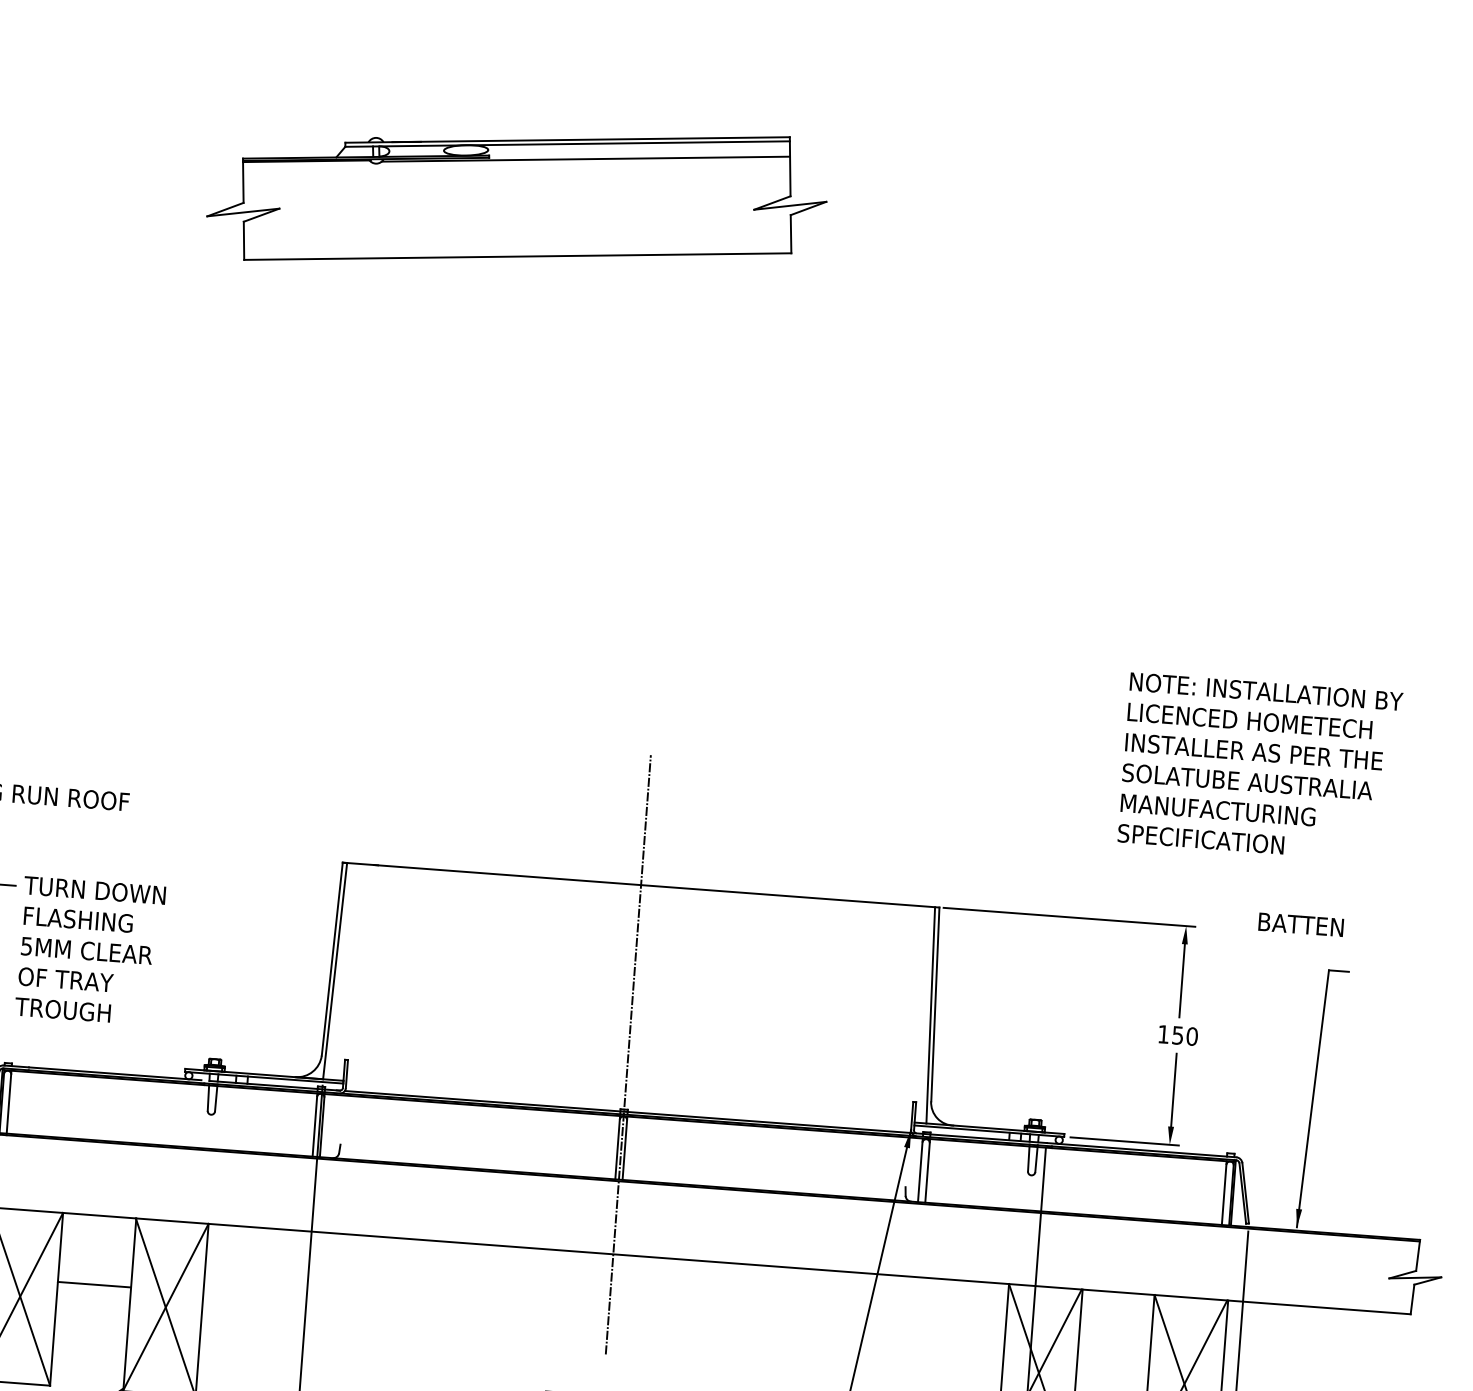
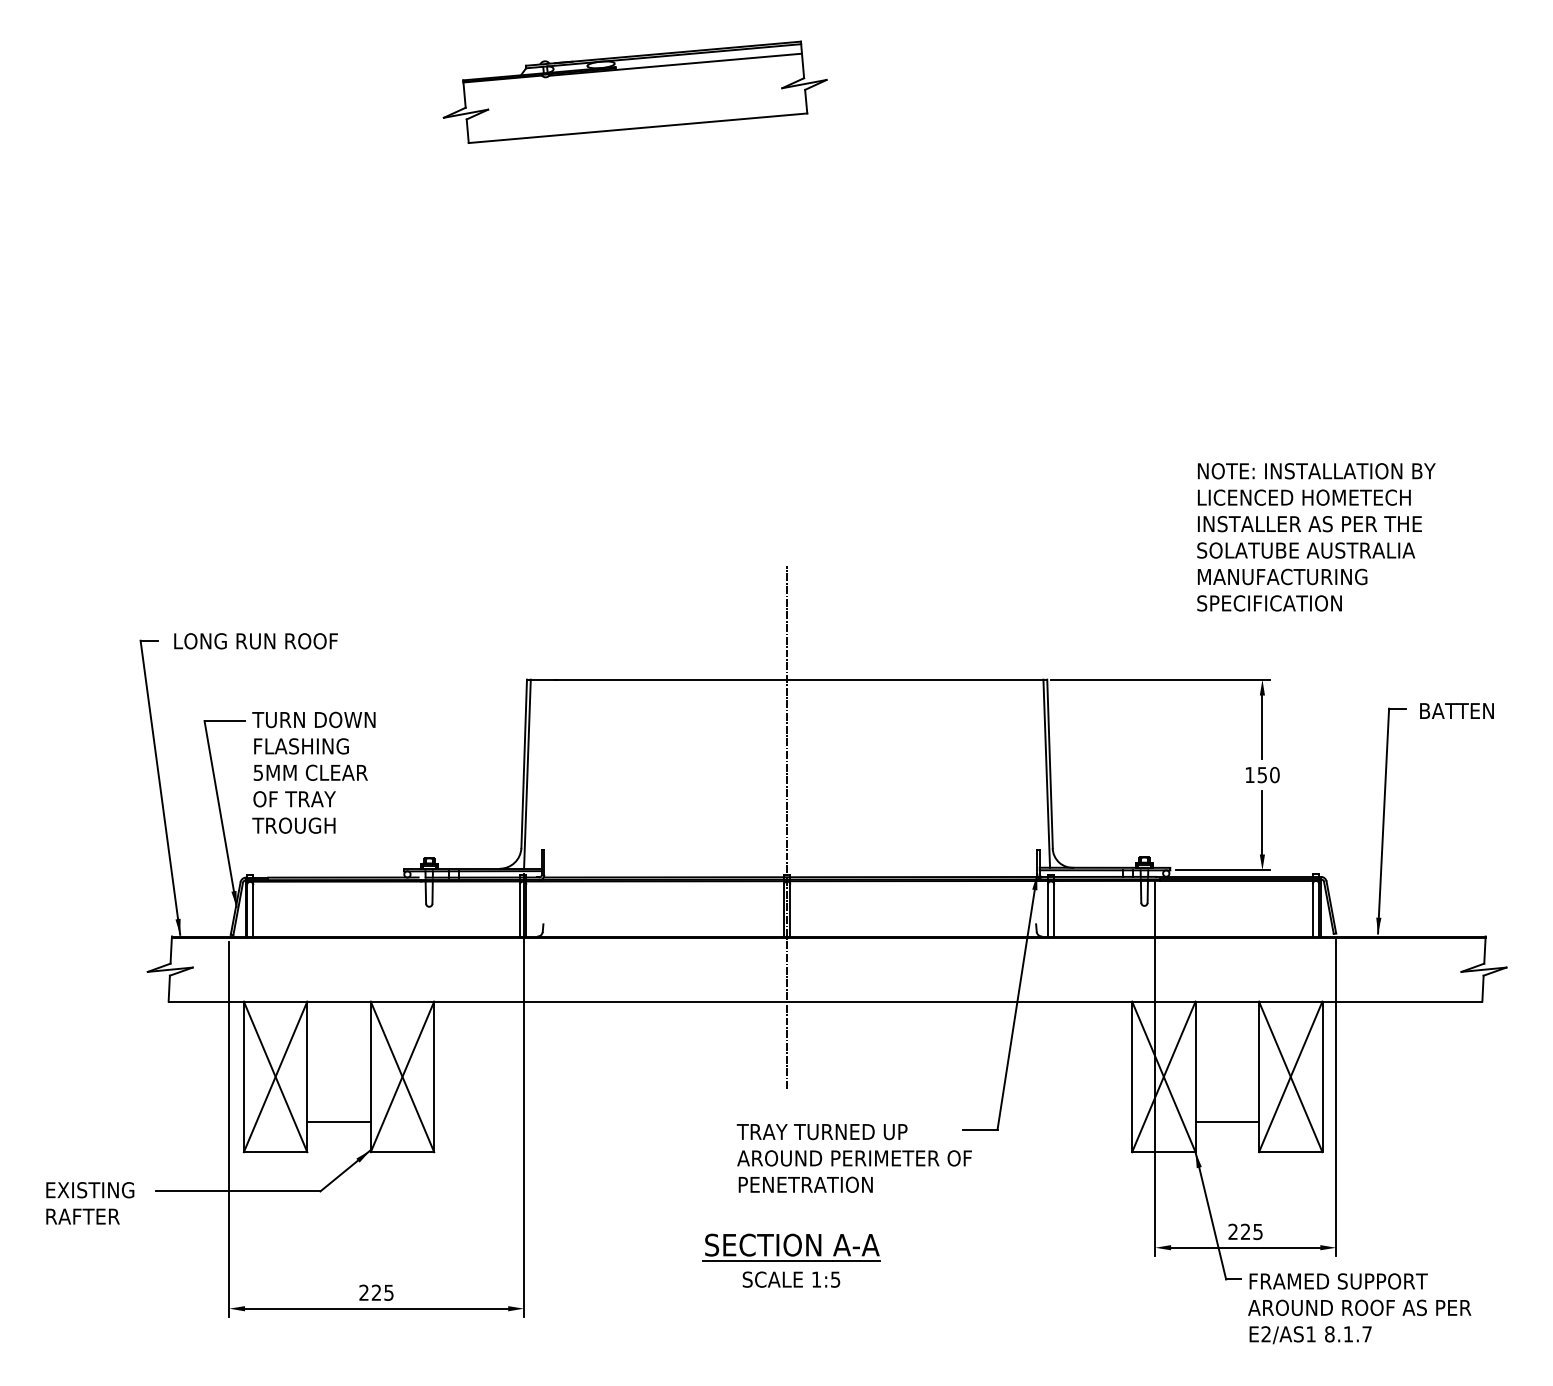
part: (516, 197) -> (634, 91), size x0.71
text: (1300, 924) -> (1456, 710), moved
line: (93, 1284) -> (338, 1121), moved

